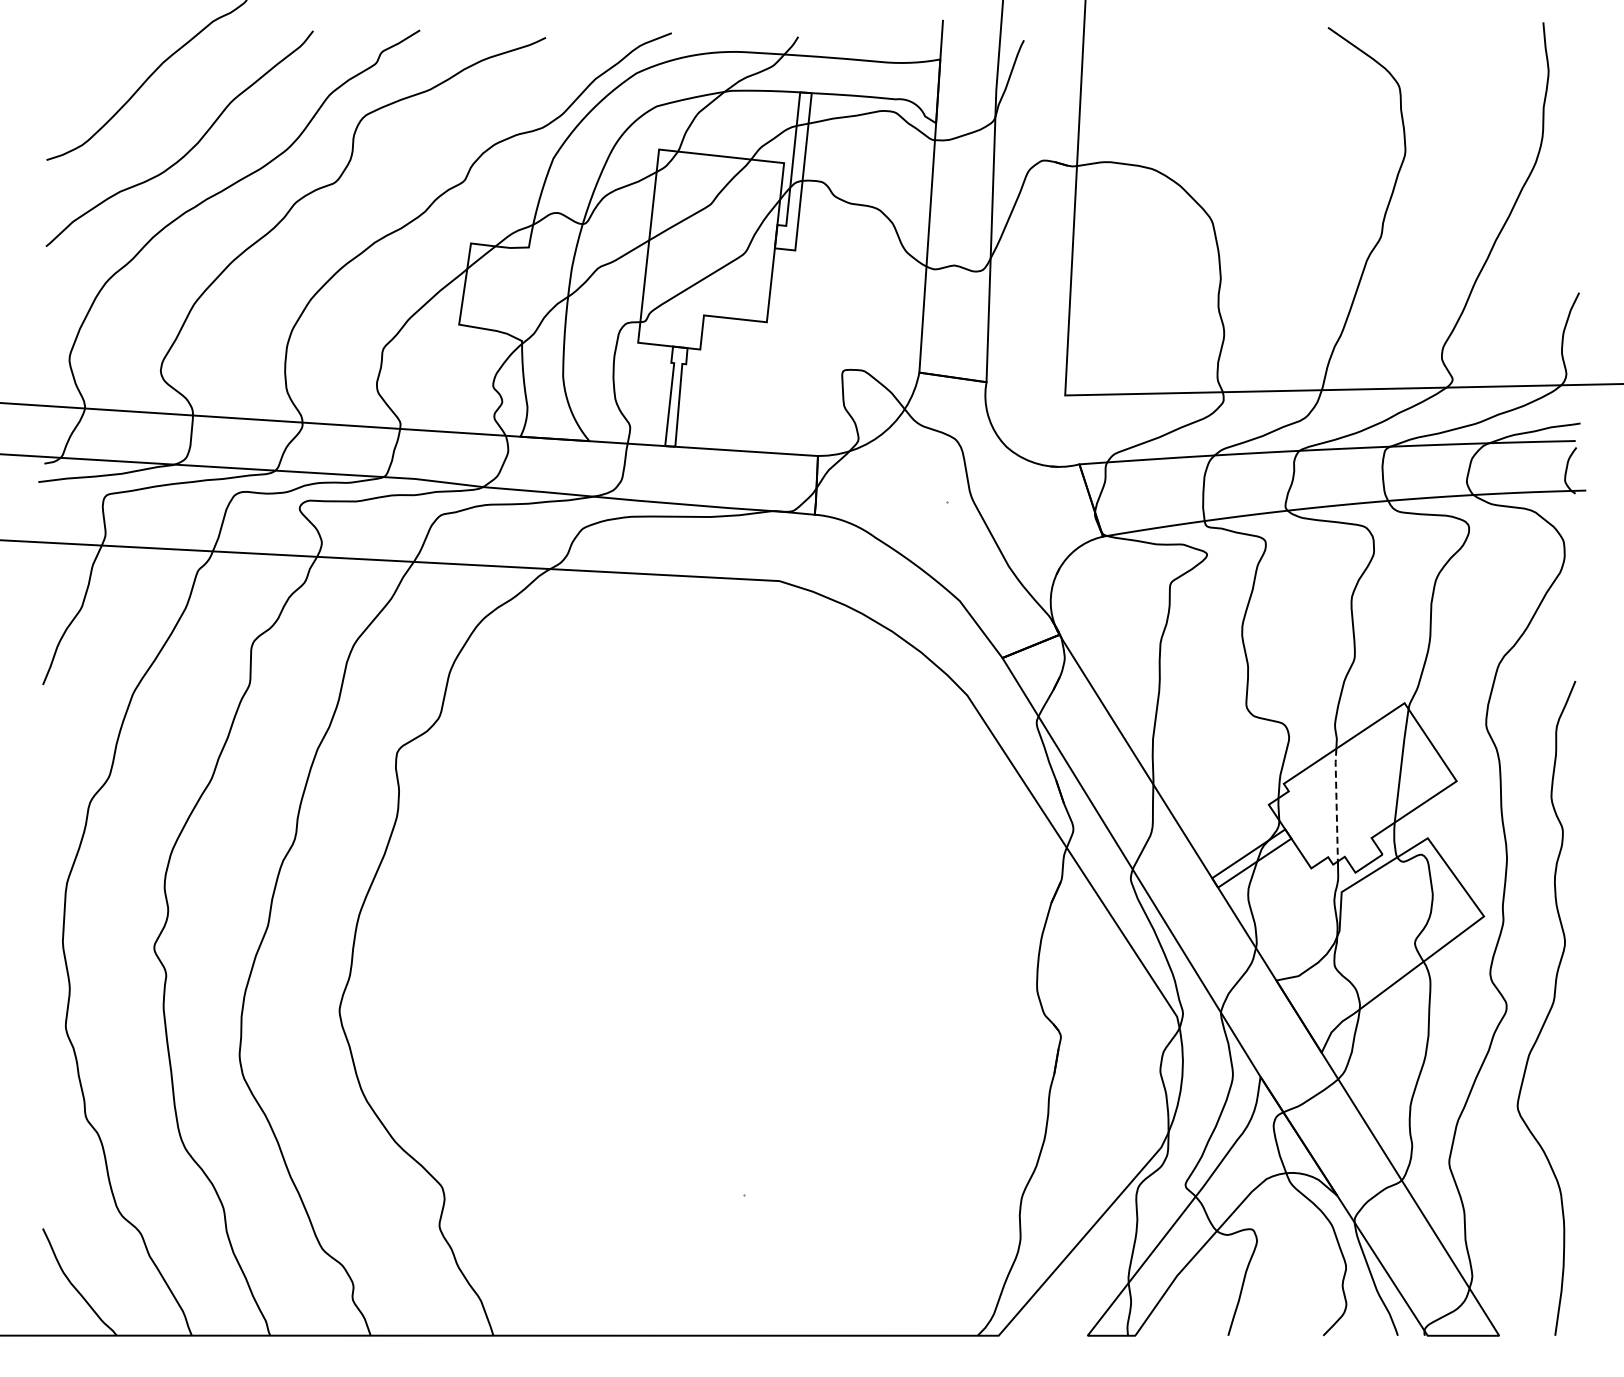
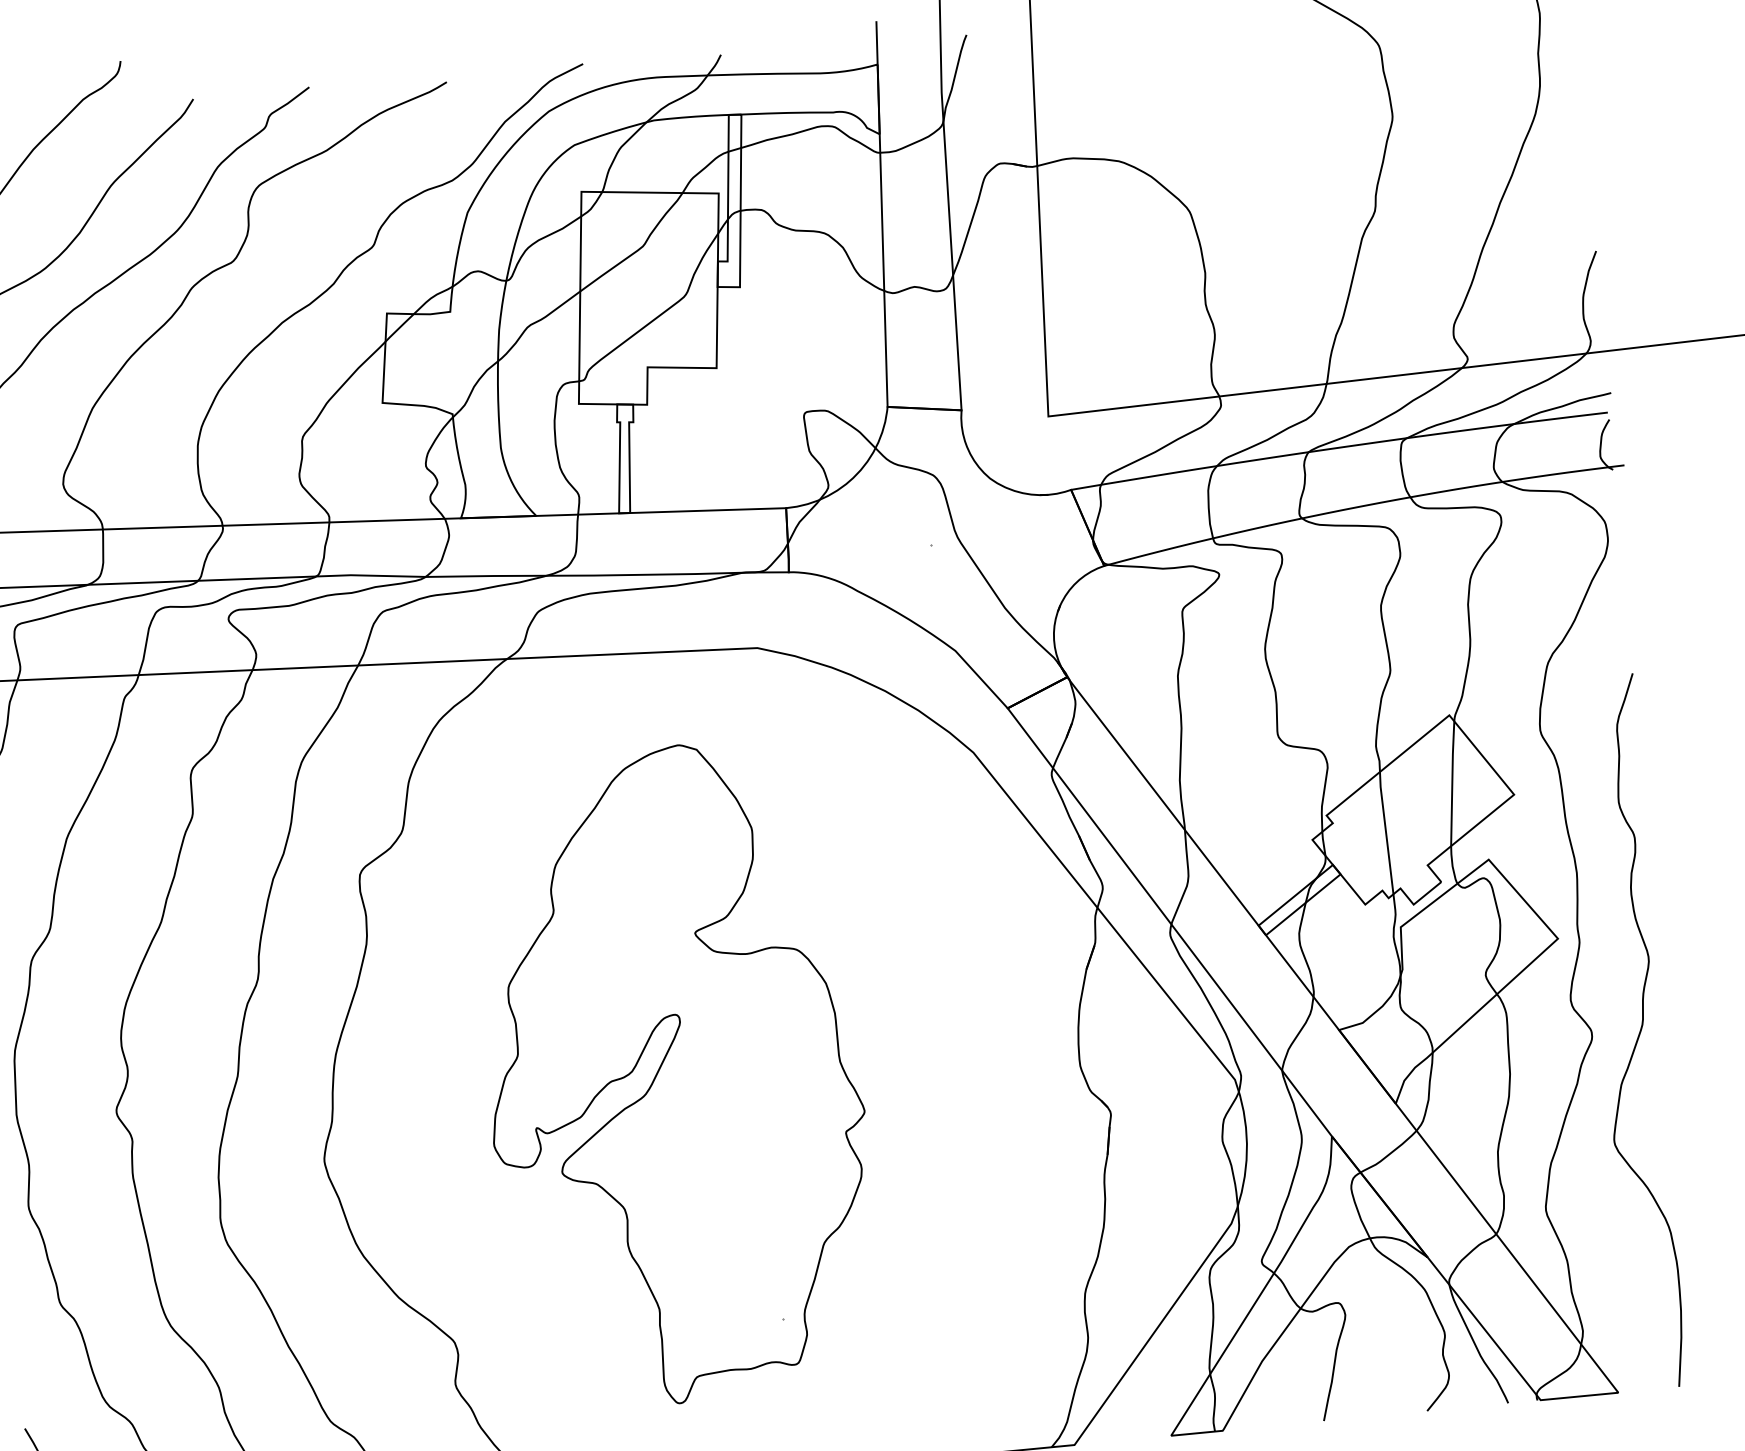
line: (1336, 804) -> (1385, 832), dashed -> solid
part: (665, 962) -> (673, 1074), added

